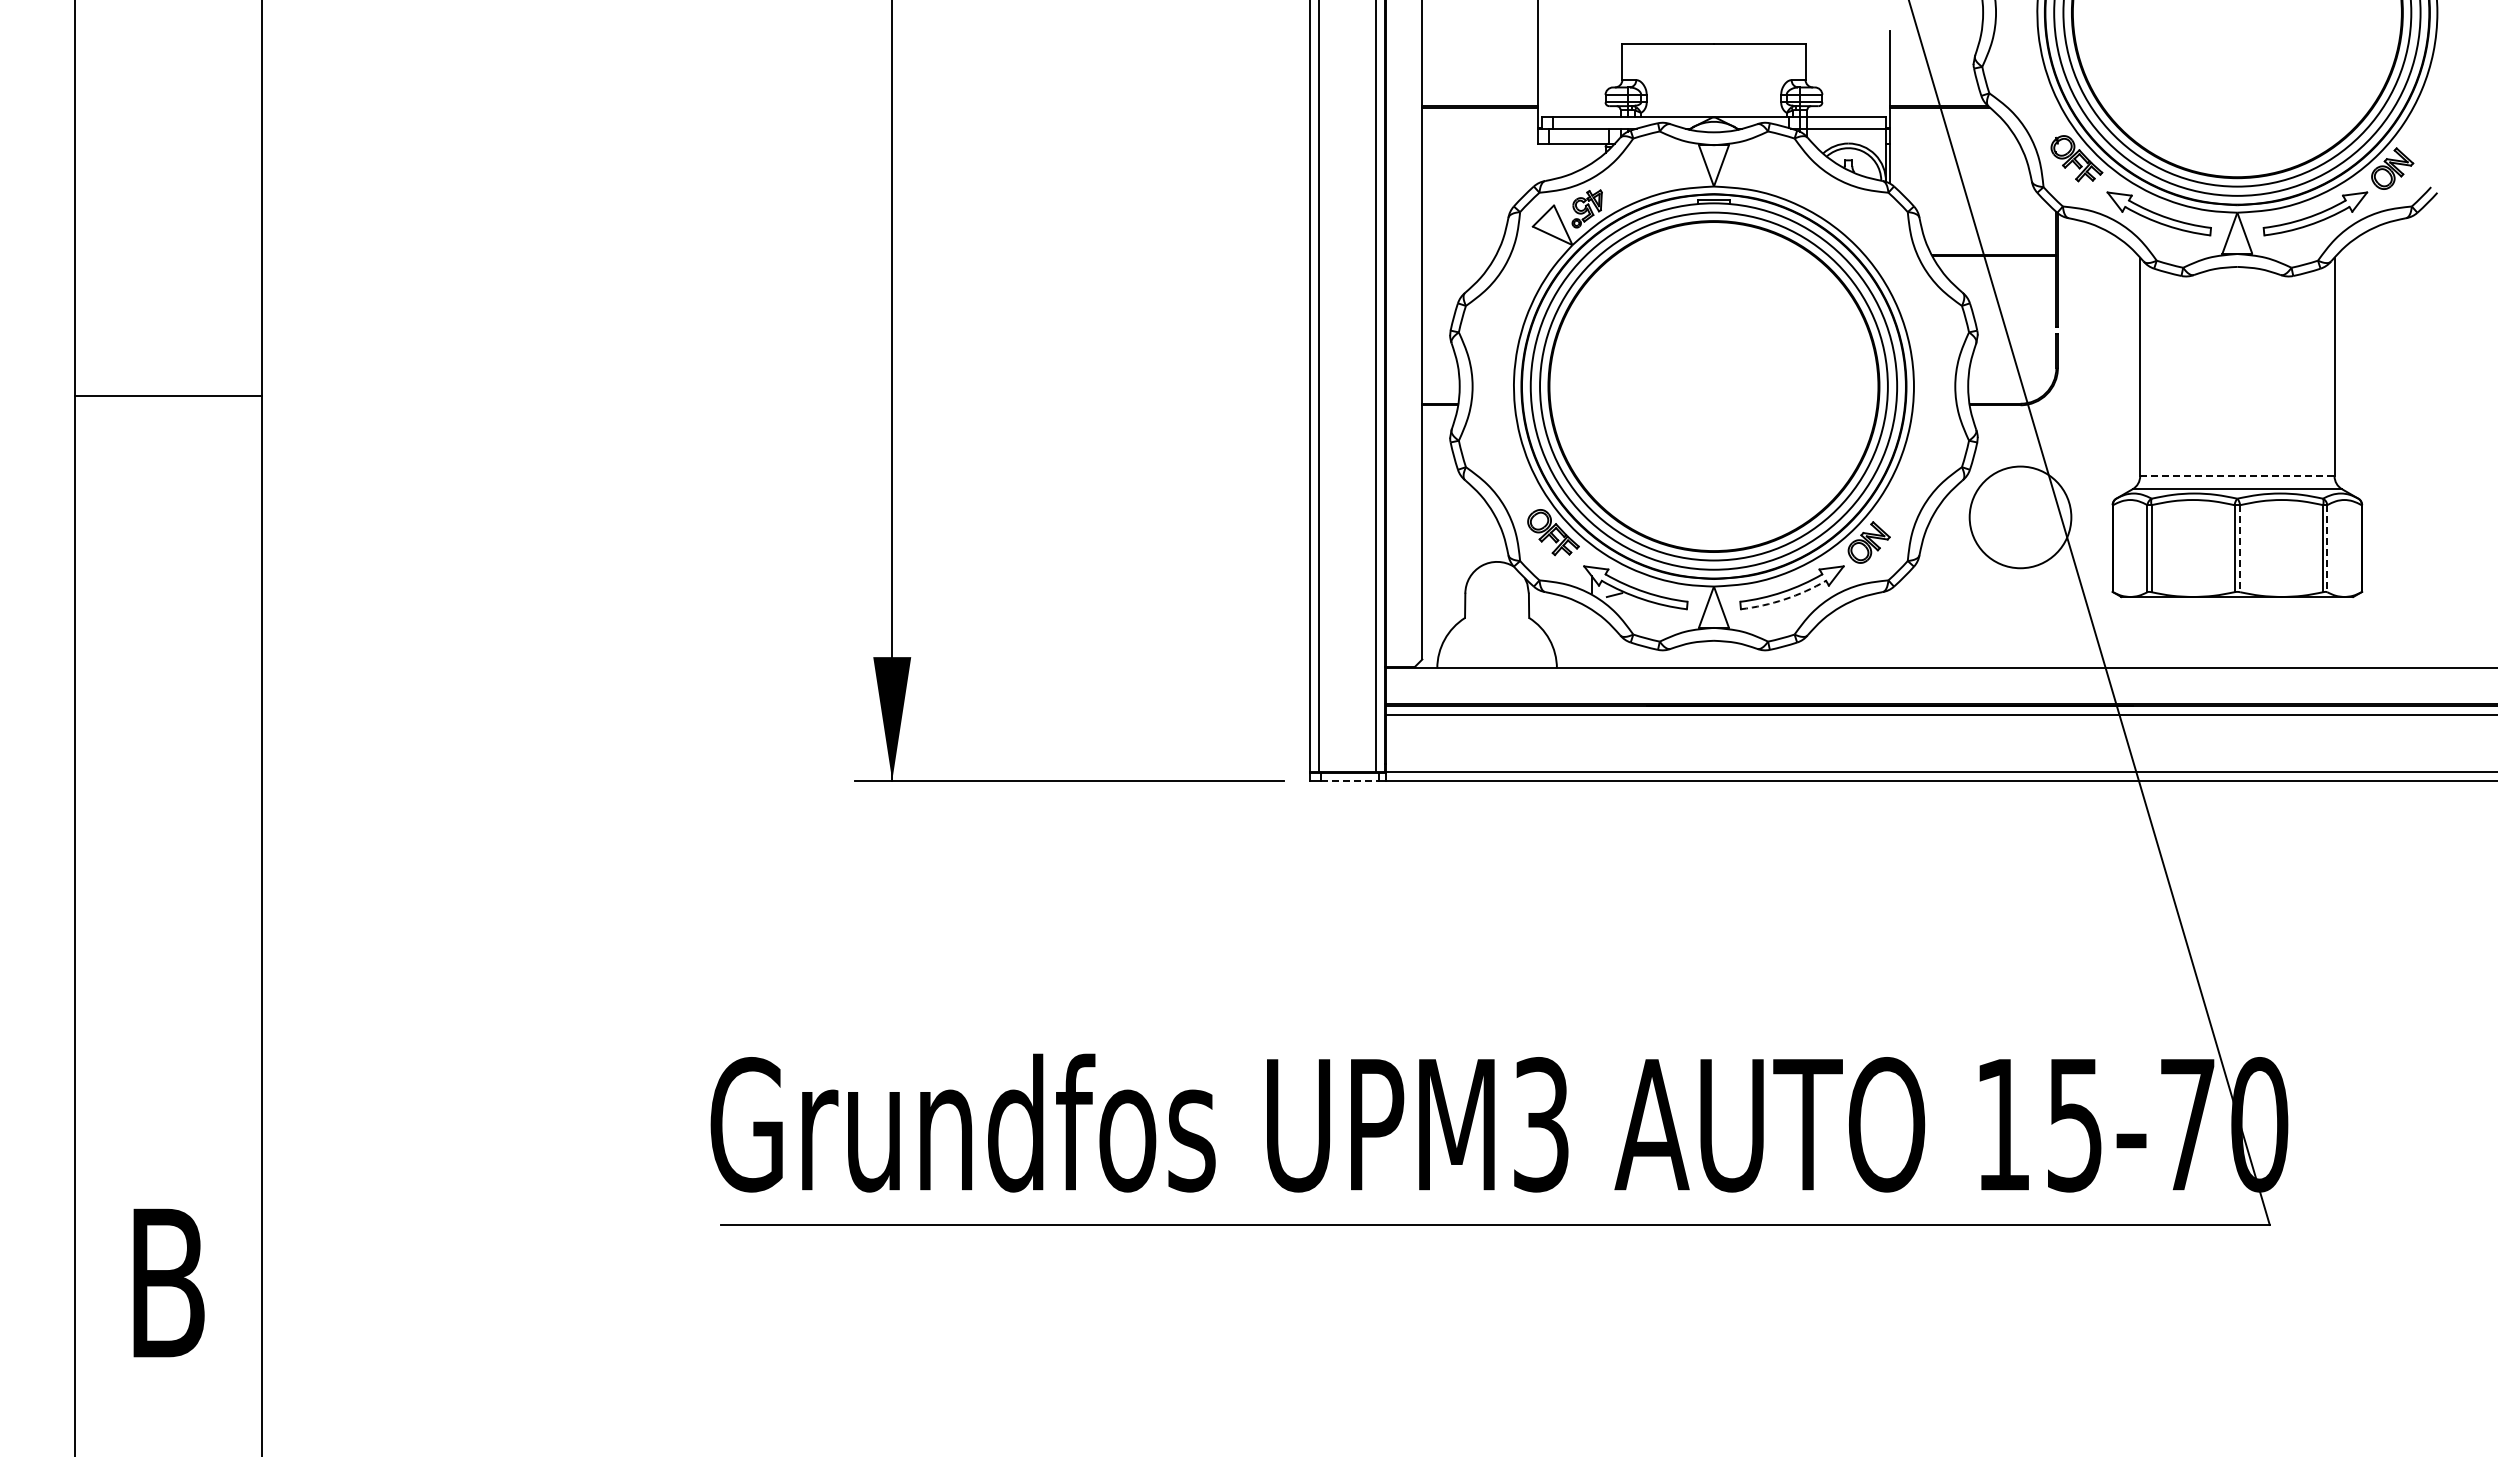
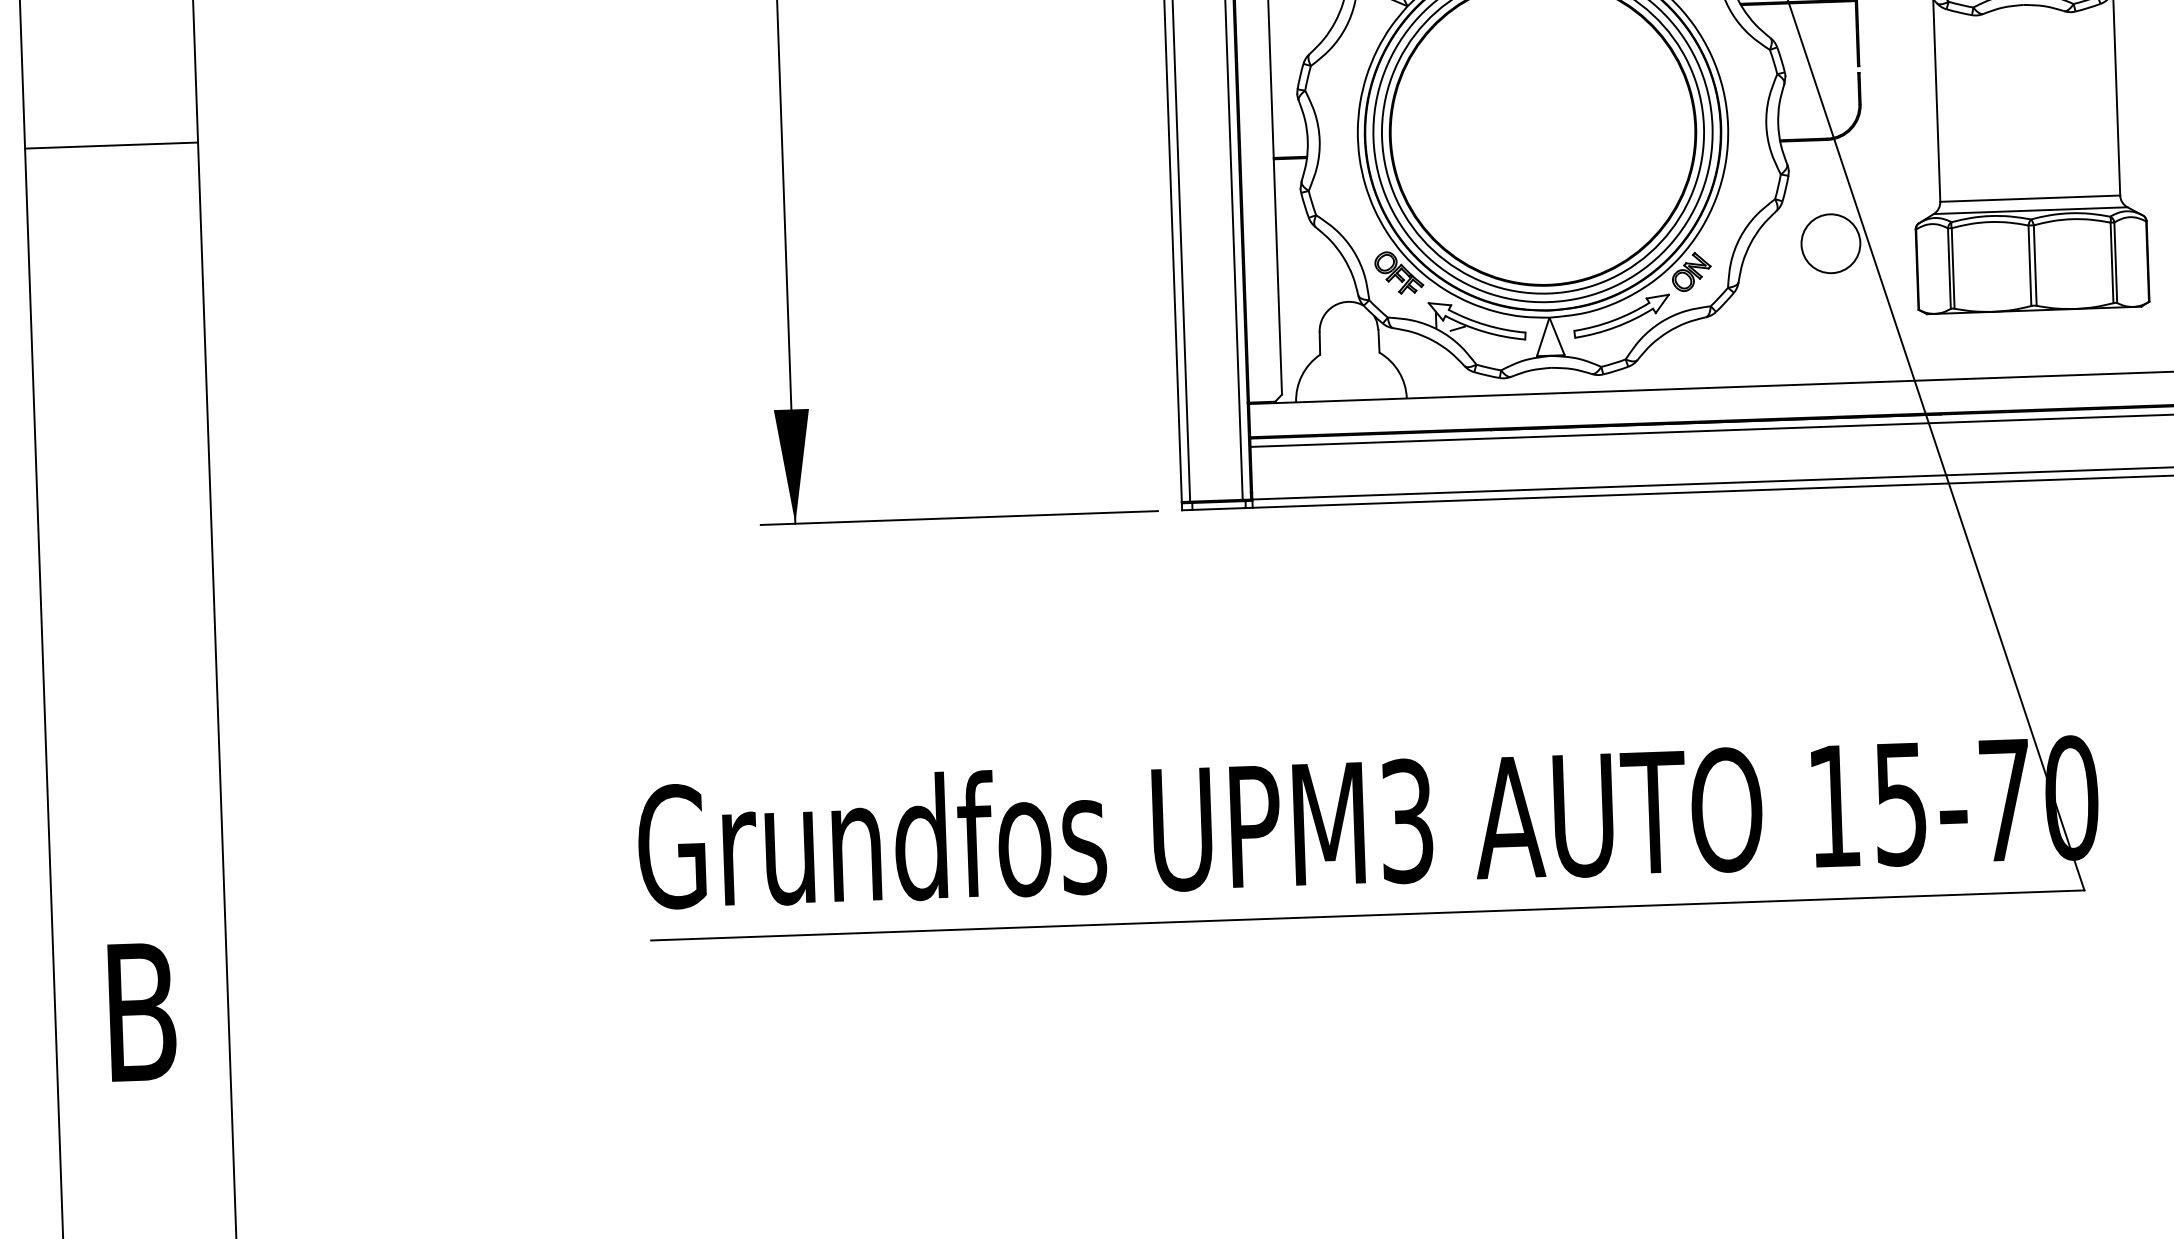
line: (167, 395) -> (110, 145), moved
line: (2237, 476) -> (2030, 198), dashed -> solid
circle: (2020, 517) -> (1830, 243), size x0.62
line: (2240, 548) -> (2035, 265), dashed -> solid
line: (2327, 548) -> (2115, 262), dashed -> solid
arc: (1784, 599) -> (1615, 327), dashed -> solid
line: (1350, 780) -> (1219, 508), dashed -> solid

